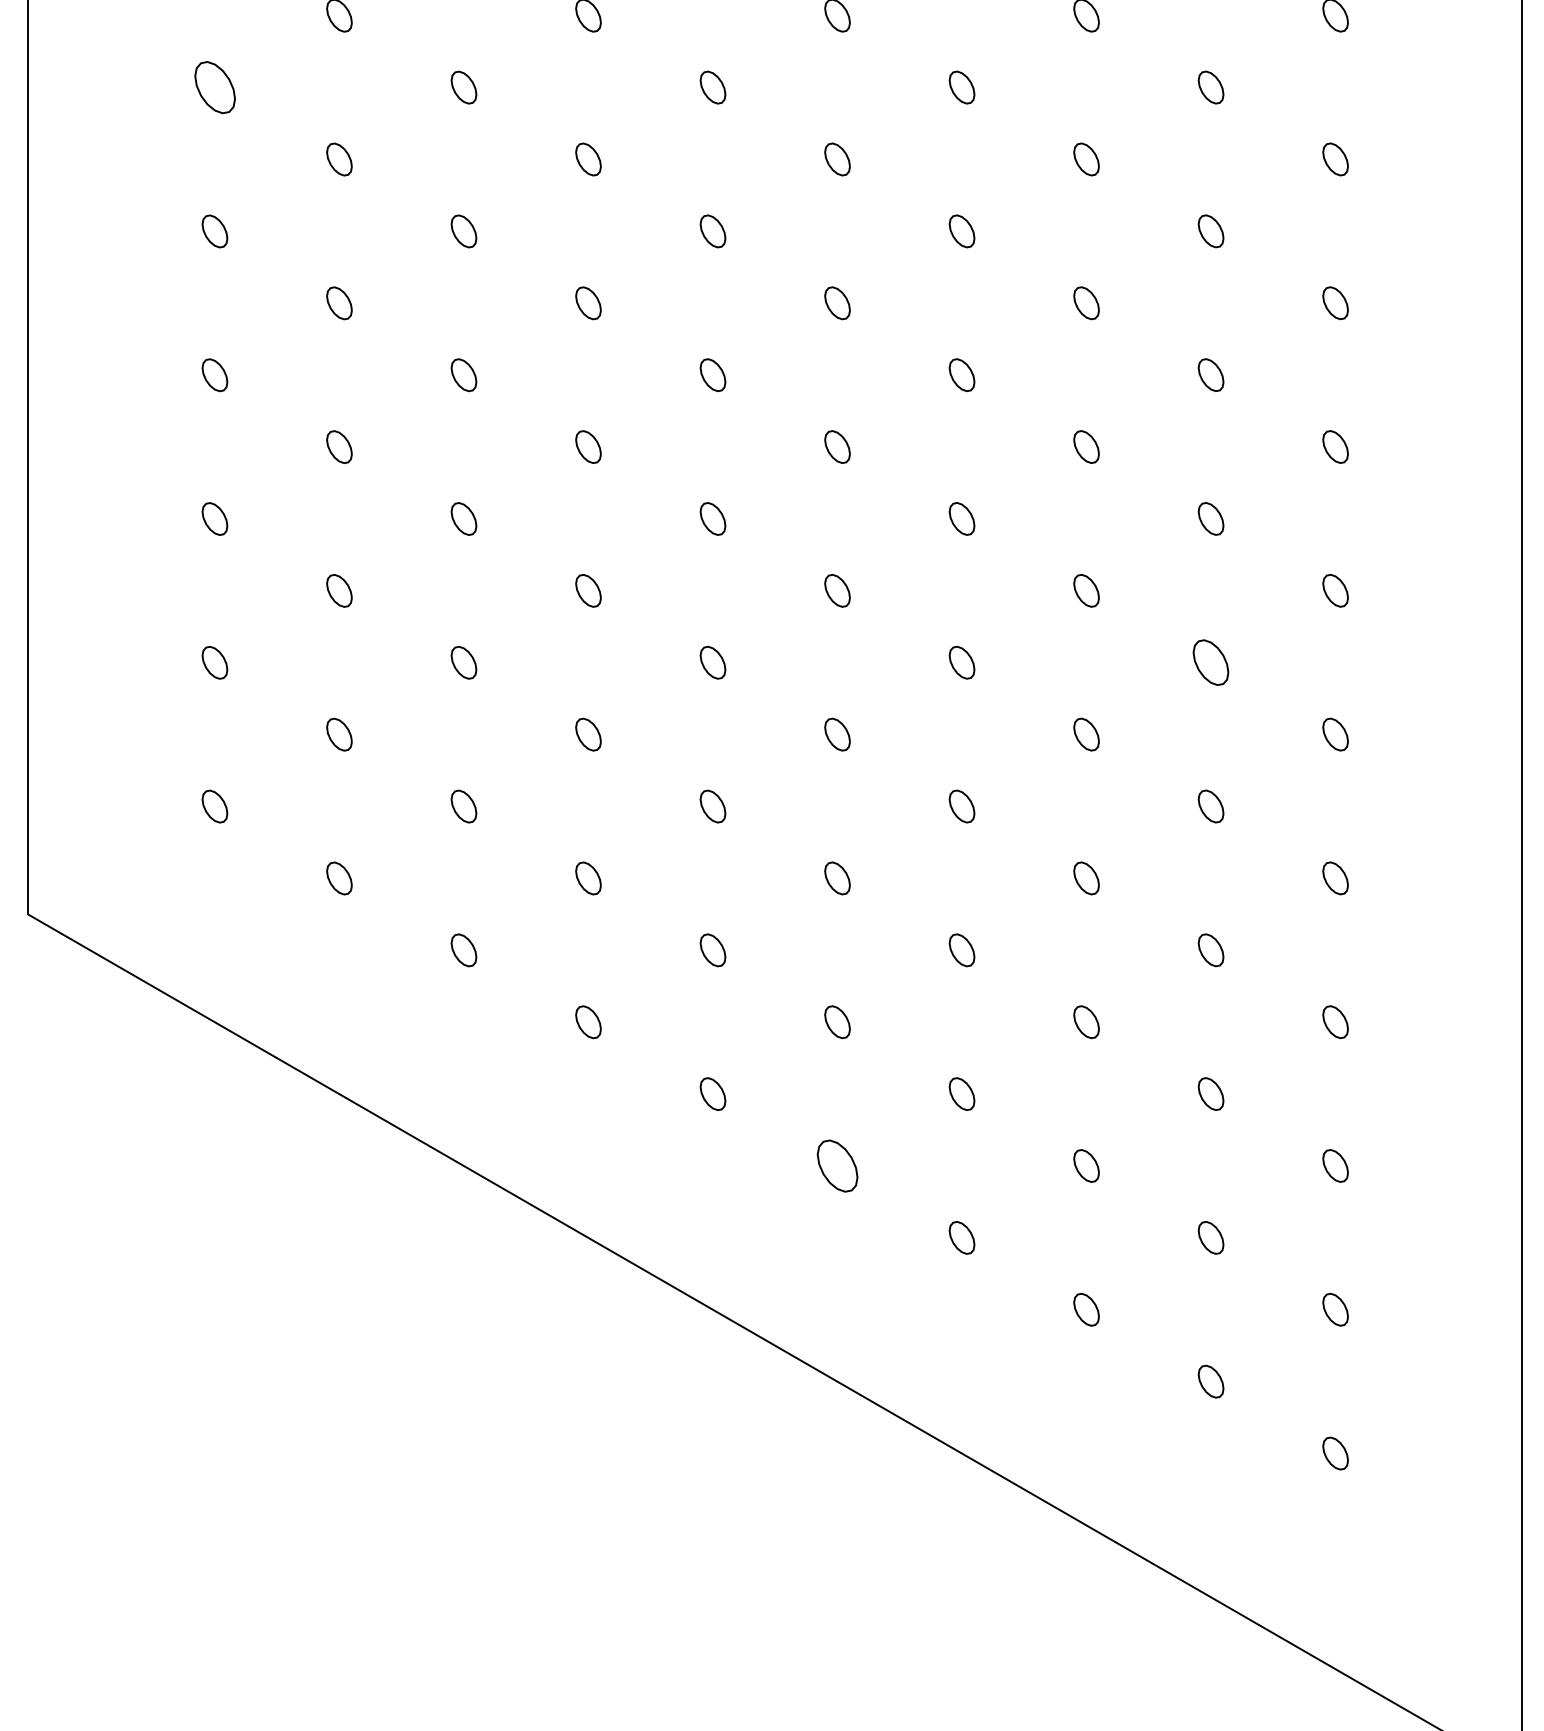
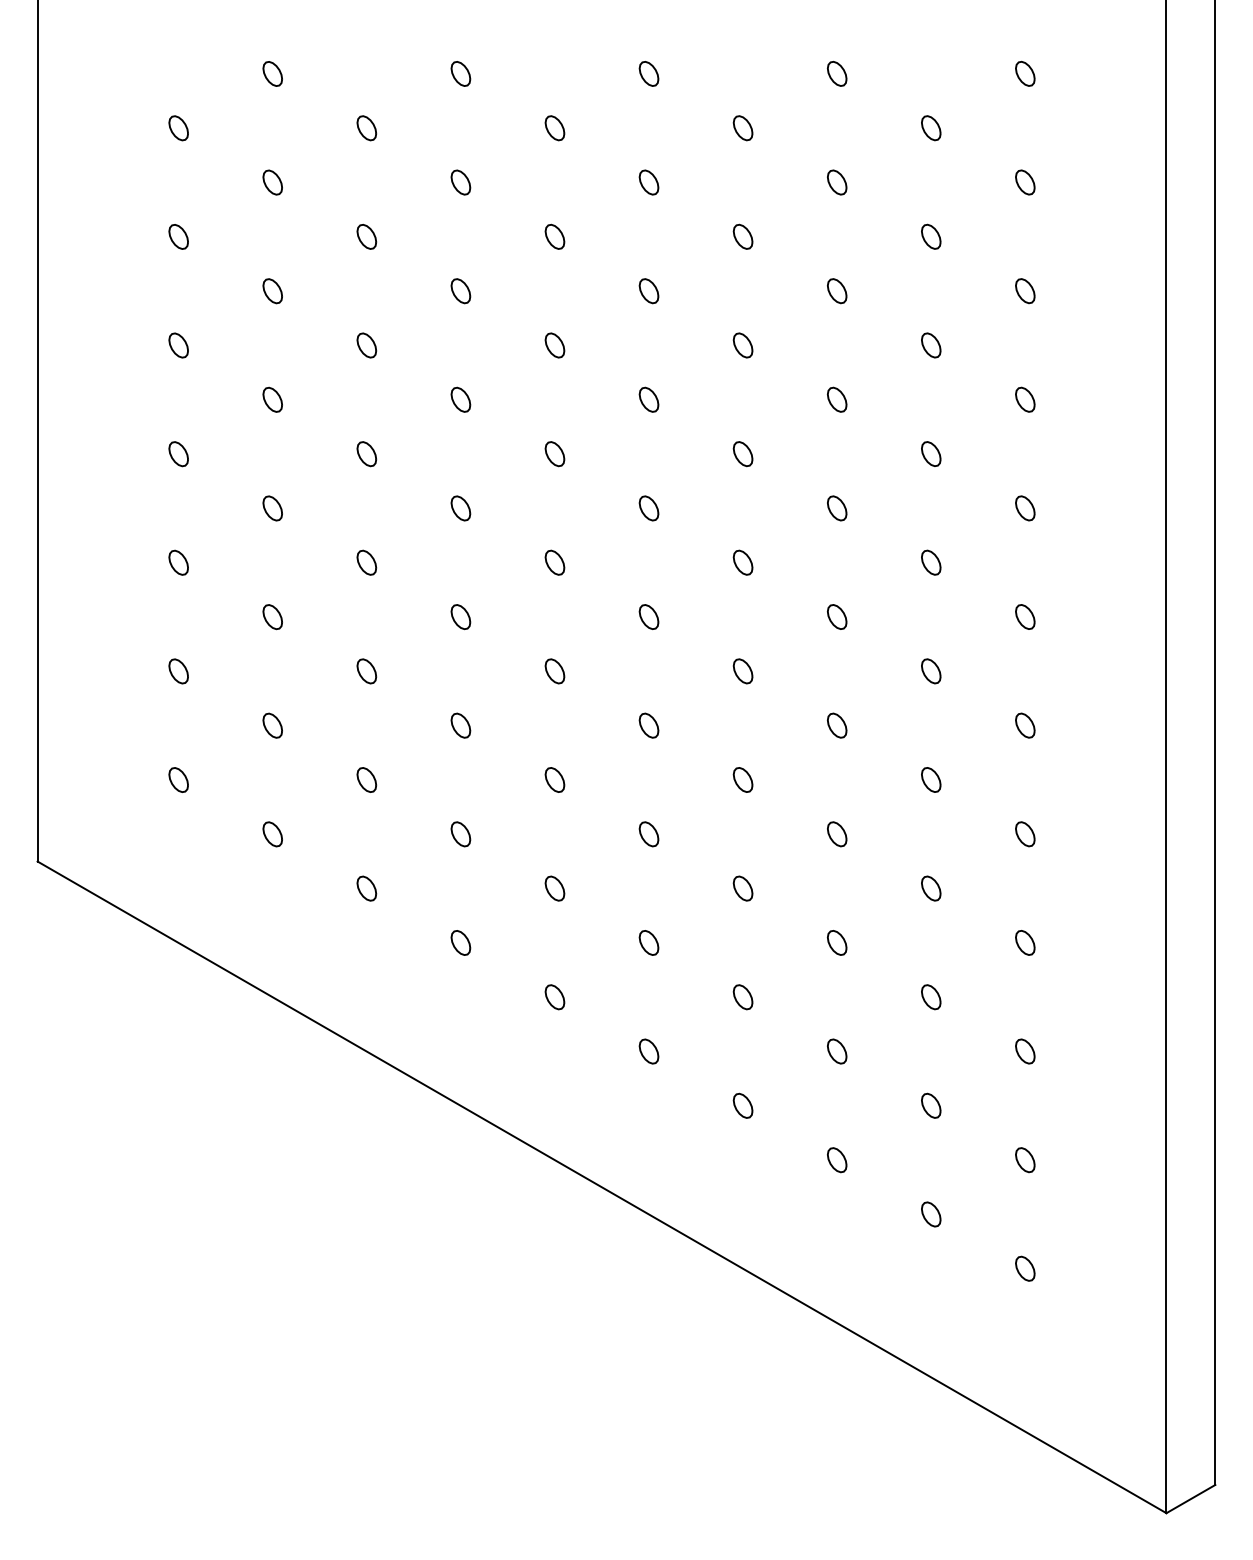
part: (214, 87) -> (178, 236), size x0.62
part: (1211, 662) -> (931, 671), size x0.71
part: (836, 1165) -> (648, 1051), size x0.62

